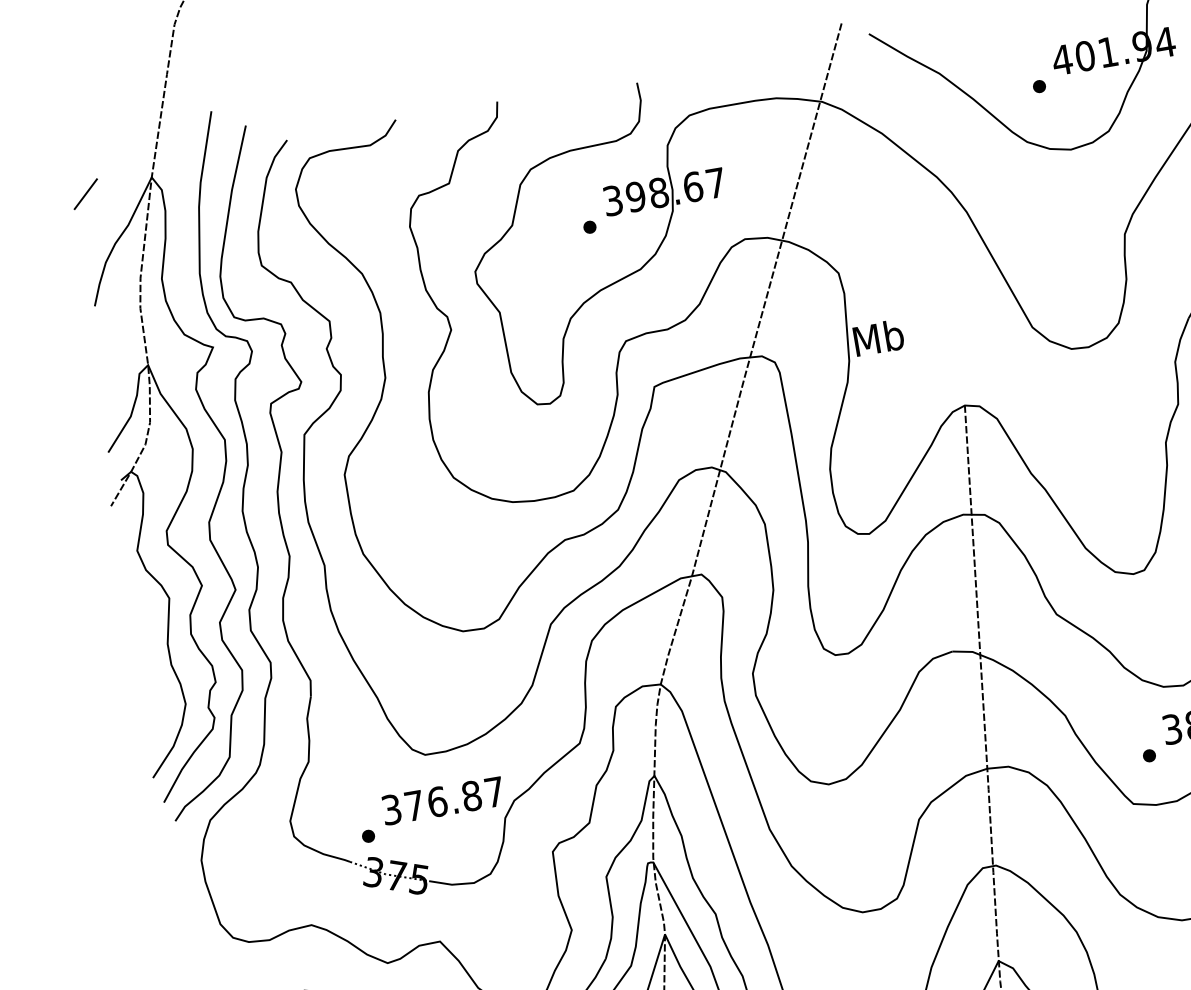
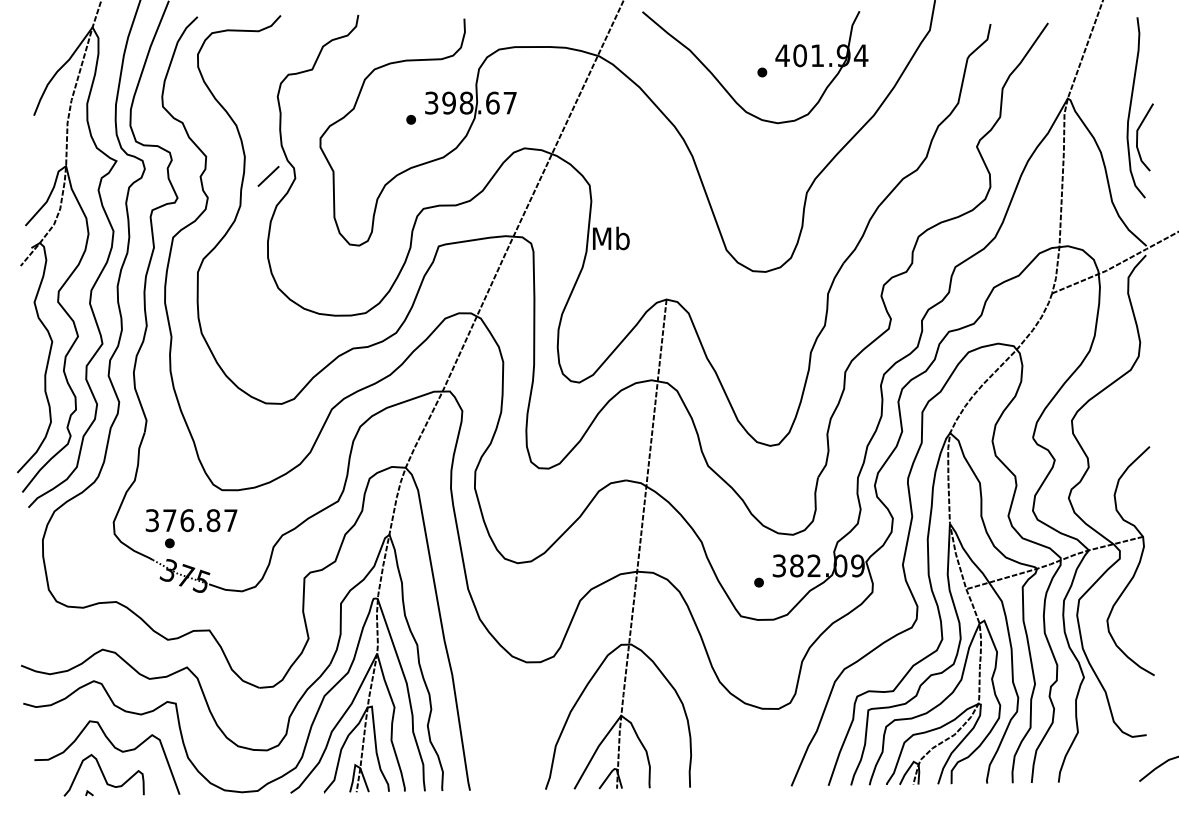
line: (85, 192) -> (268, 175), moved
text: (442, 800) -> (191, 520), moved

